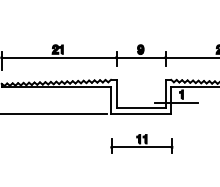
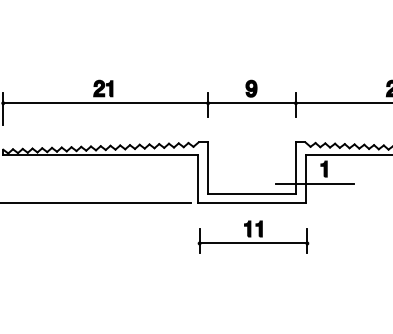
part: (141, 143) -> (252, 236), moved

